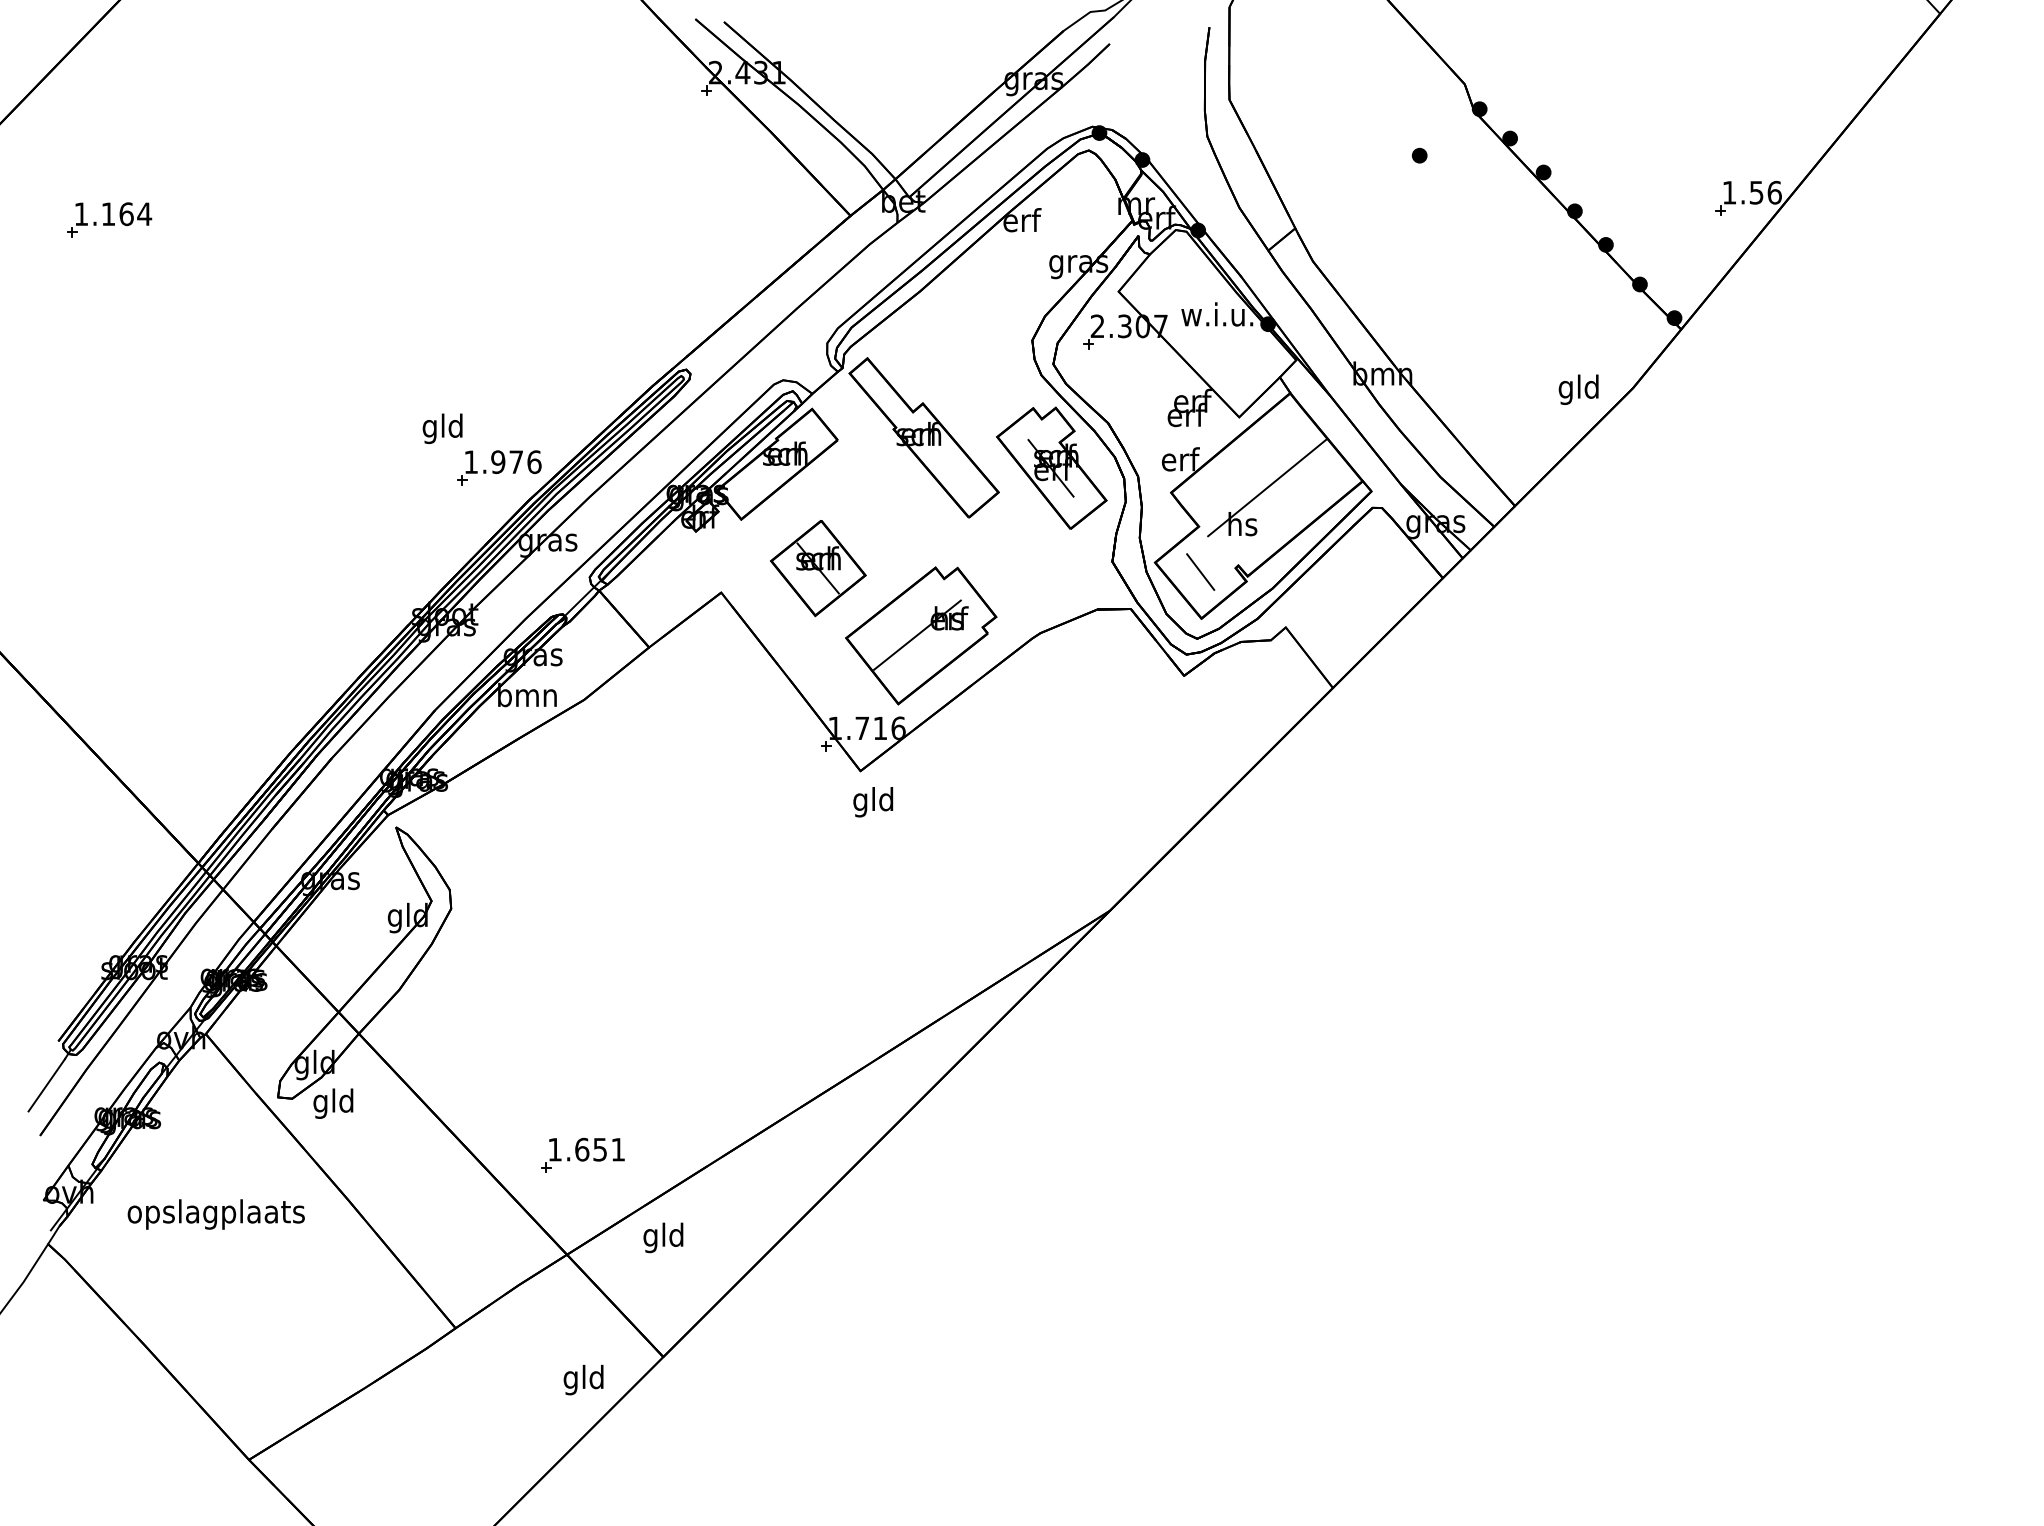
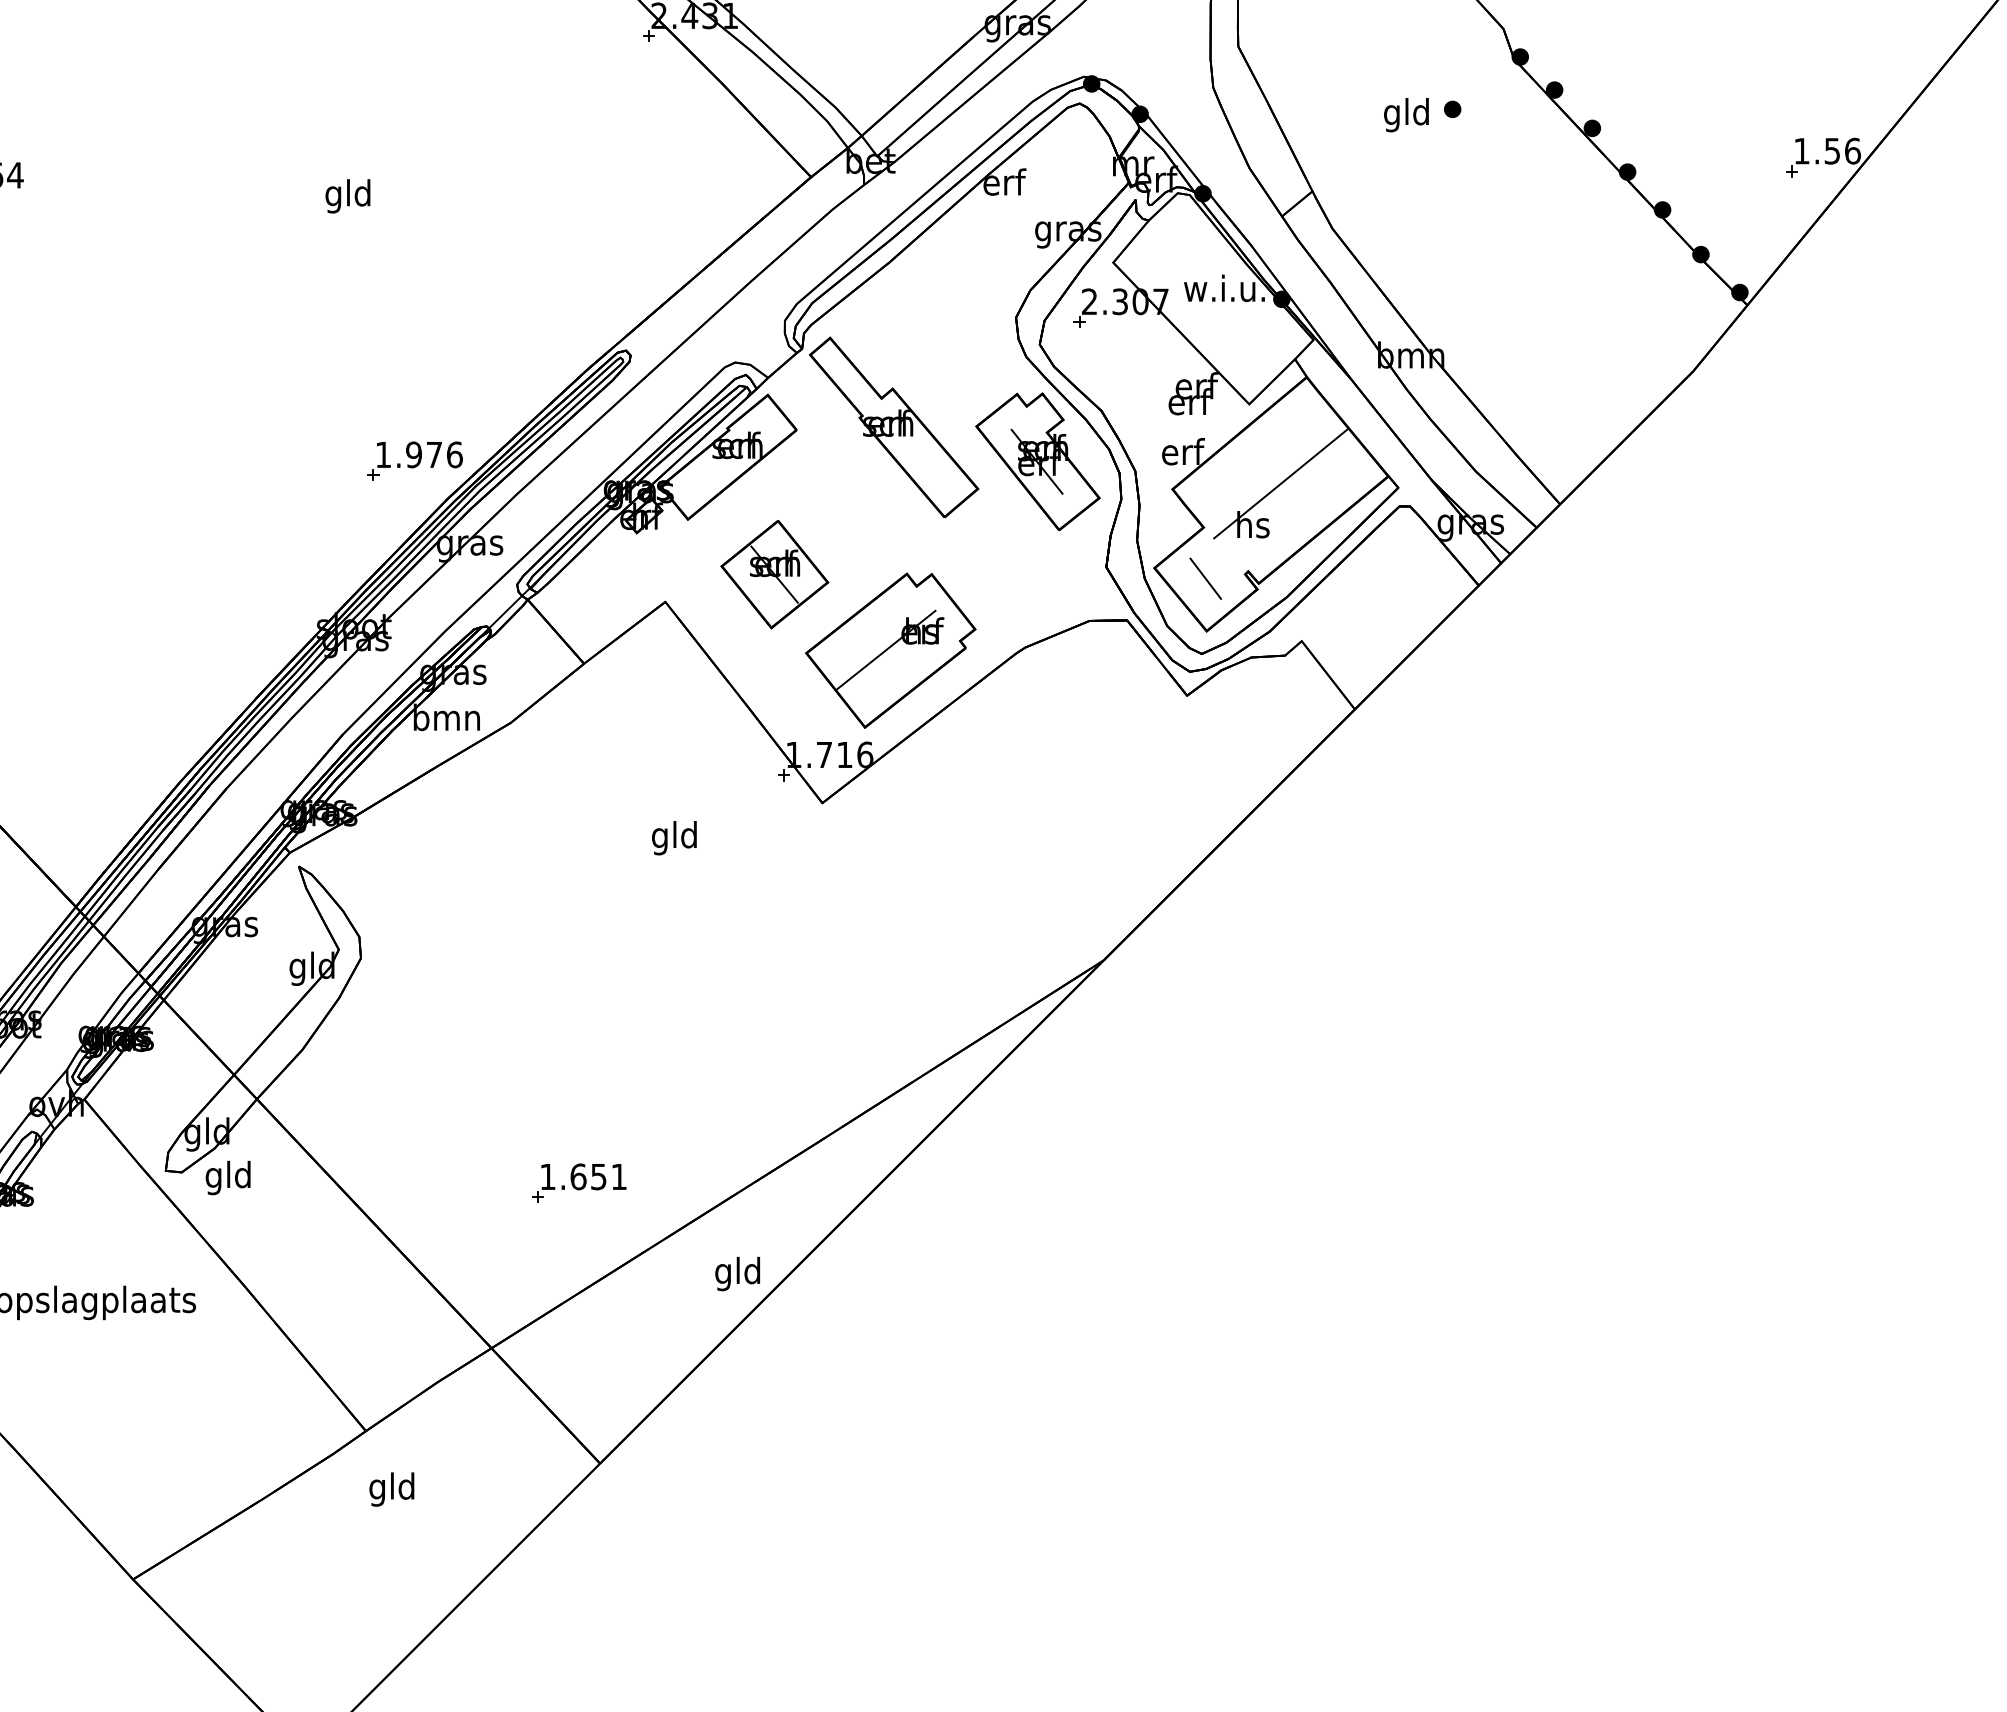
text: (1578, 389) -> (1406, 114), moved
text: (442, 428) -> (347, 195), moved
text: (873, 802) -> (674, 838), moved
part: (582, 1154) -> (578, 1182), moved
text: (663, 1237) -> (737, 1273), moved
text: (583, 1379) -> (391, 1488), moved

